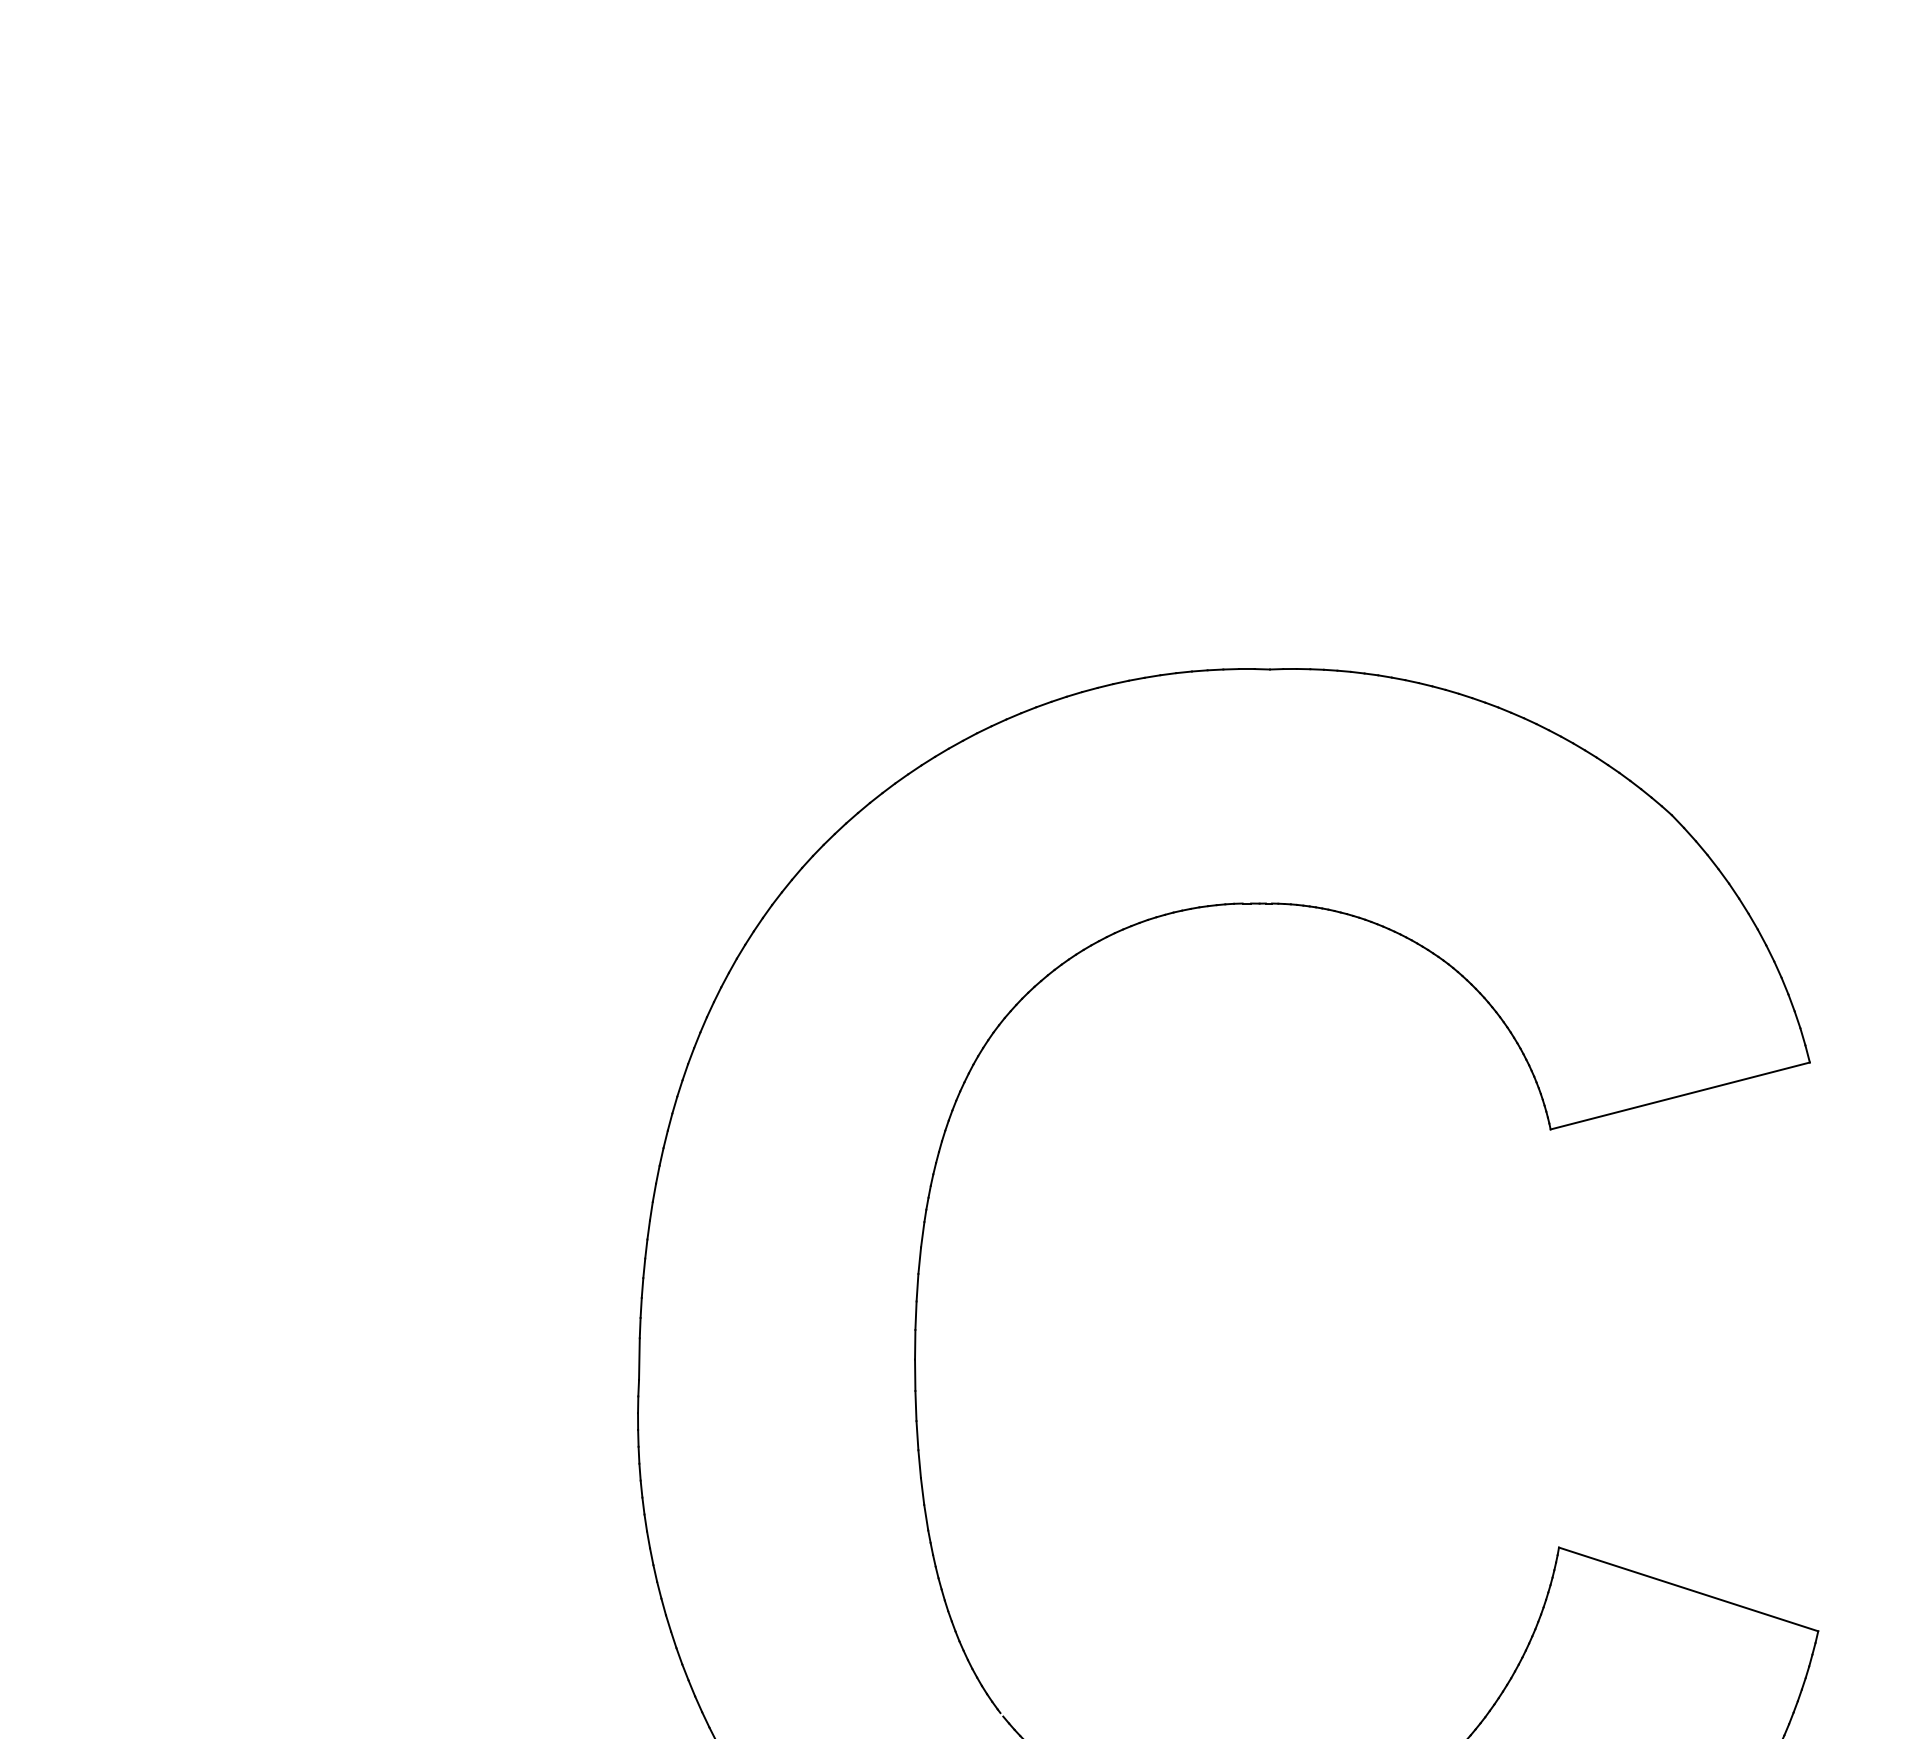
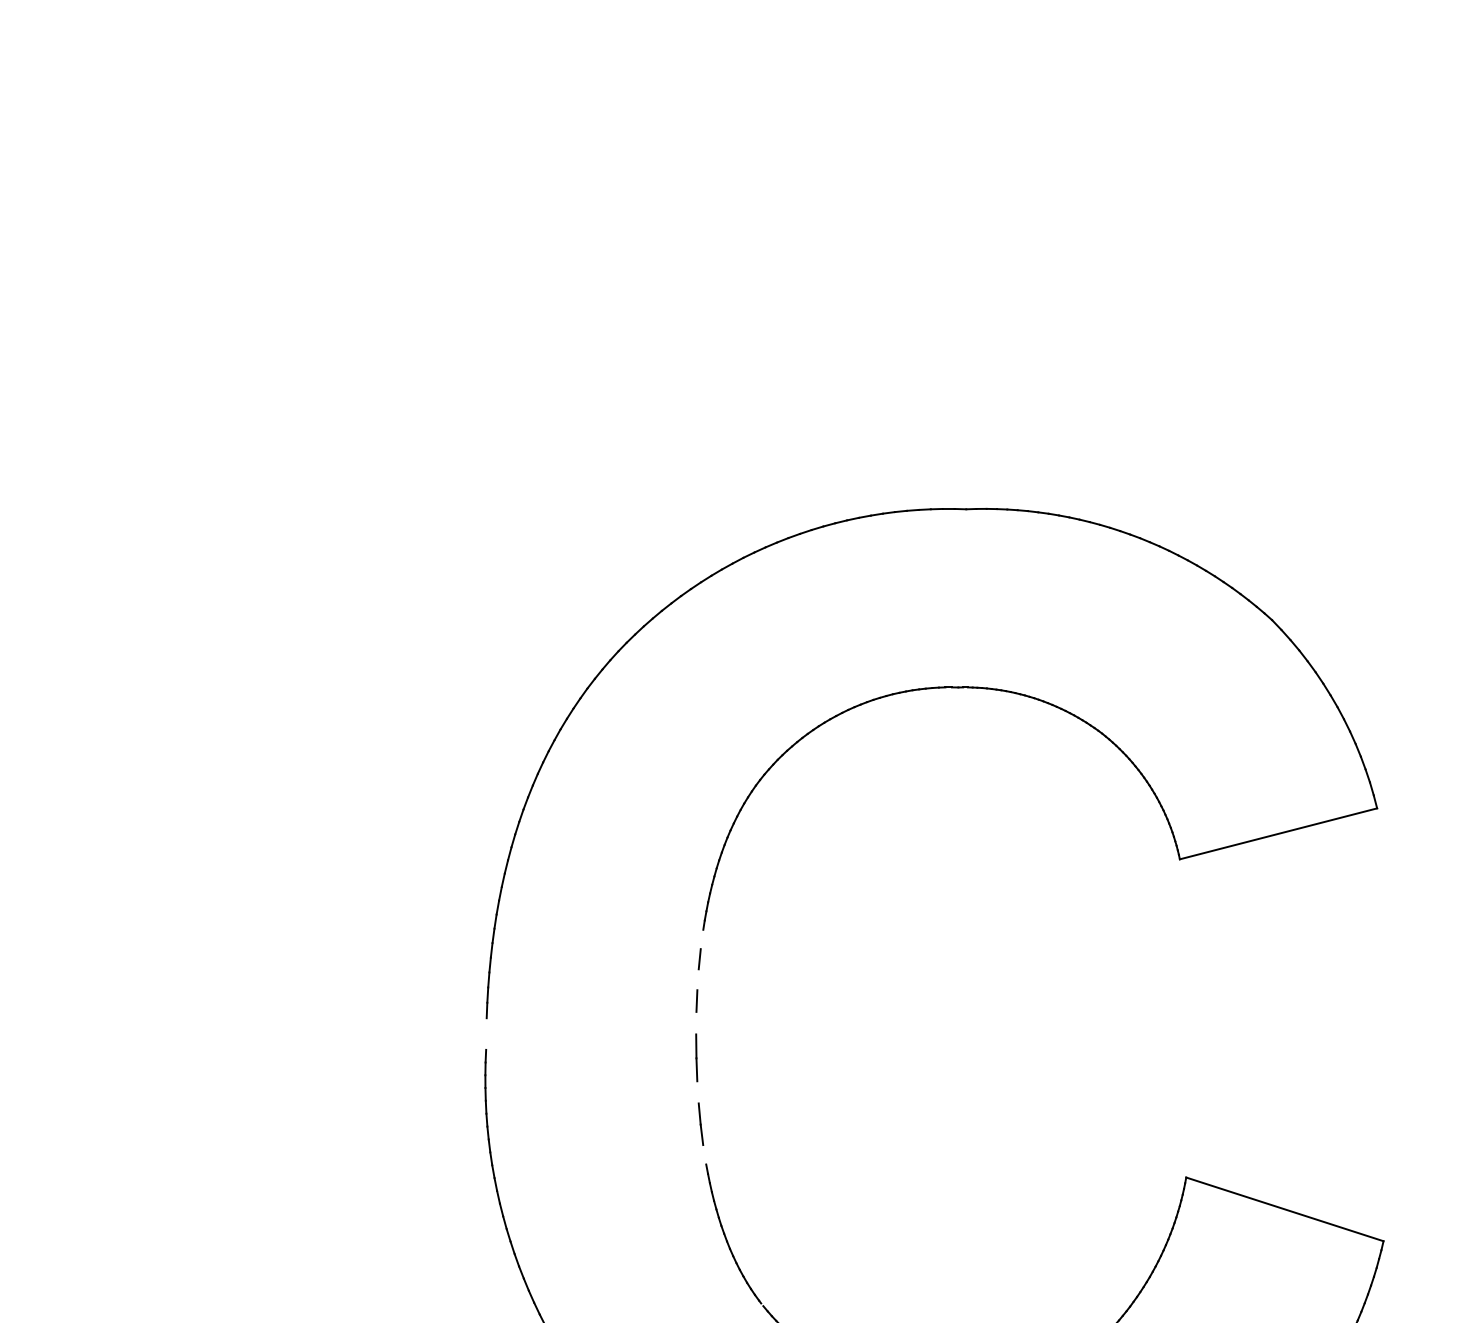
line: (922, 1234) -> (701, 939), removed
line: (917, 1287) -> (698, 979), removed
line: (915, 1344) -> (696, 1022), removed
line: (639, 1358) -> (486, 1033), removed
line: (917, 1435) -> (698, 1092), removed
line: (926, 1517) -> (704, 1154), removed

